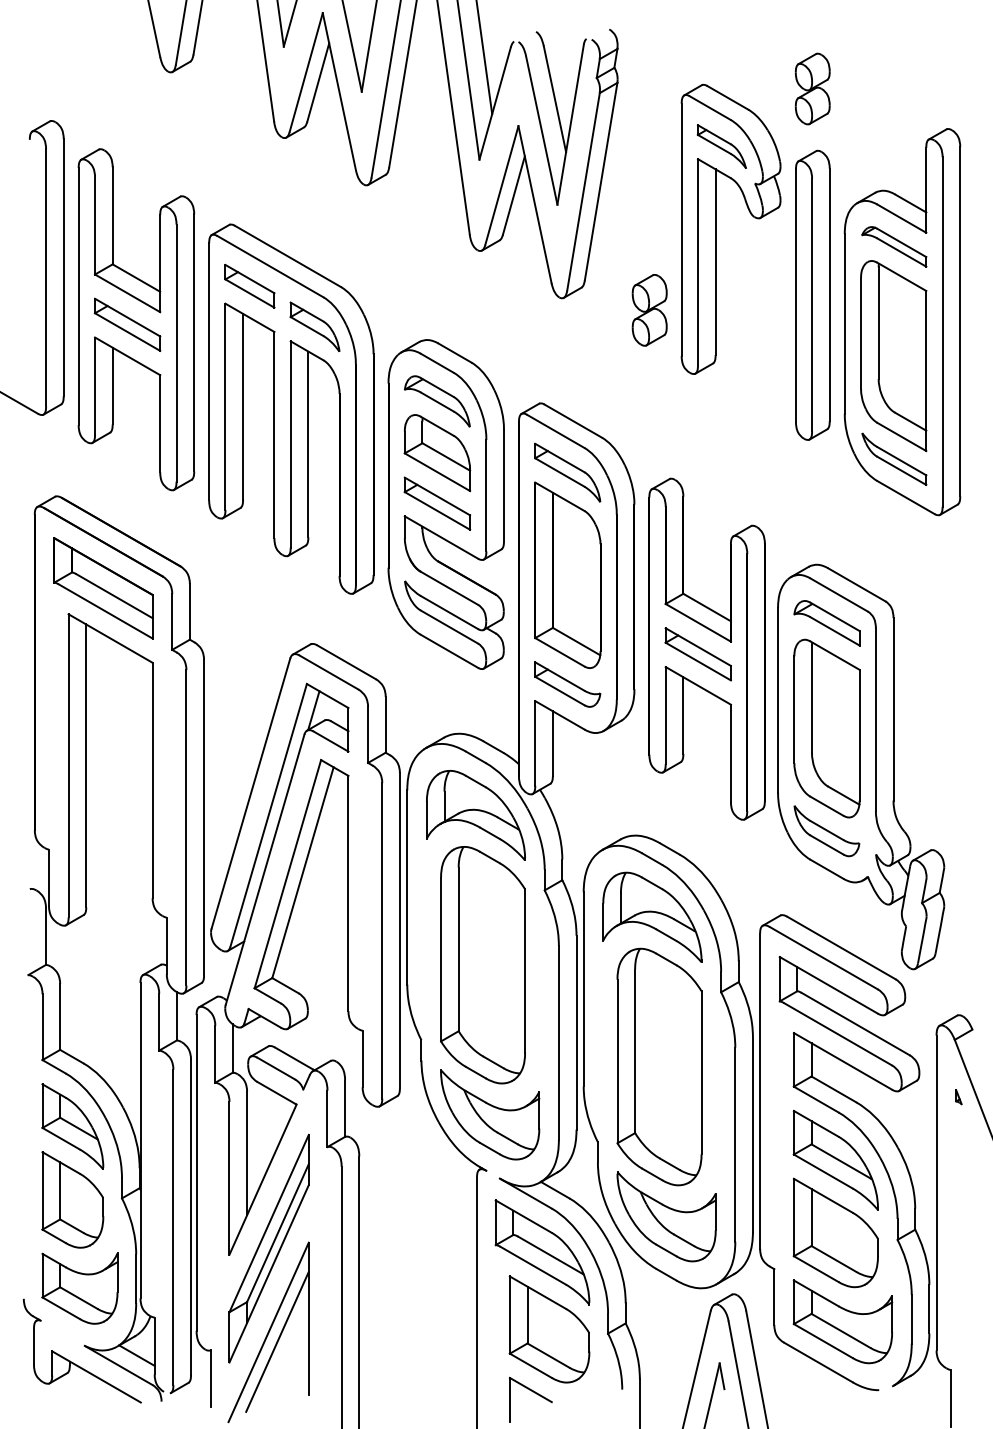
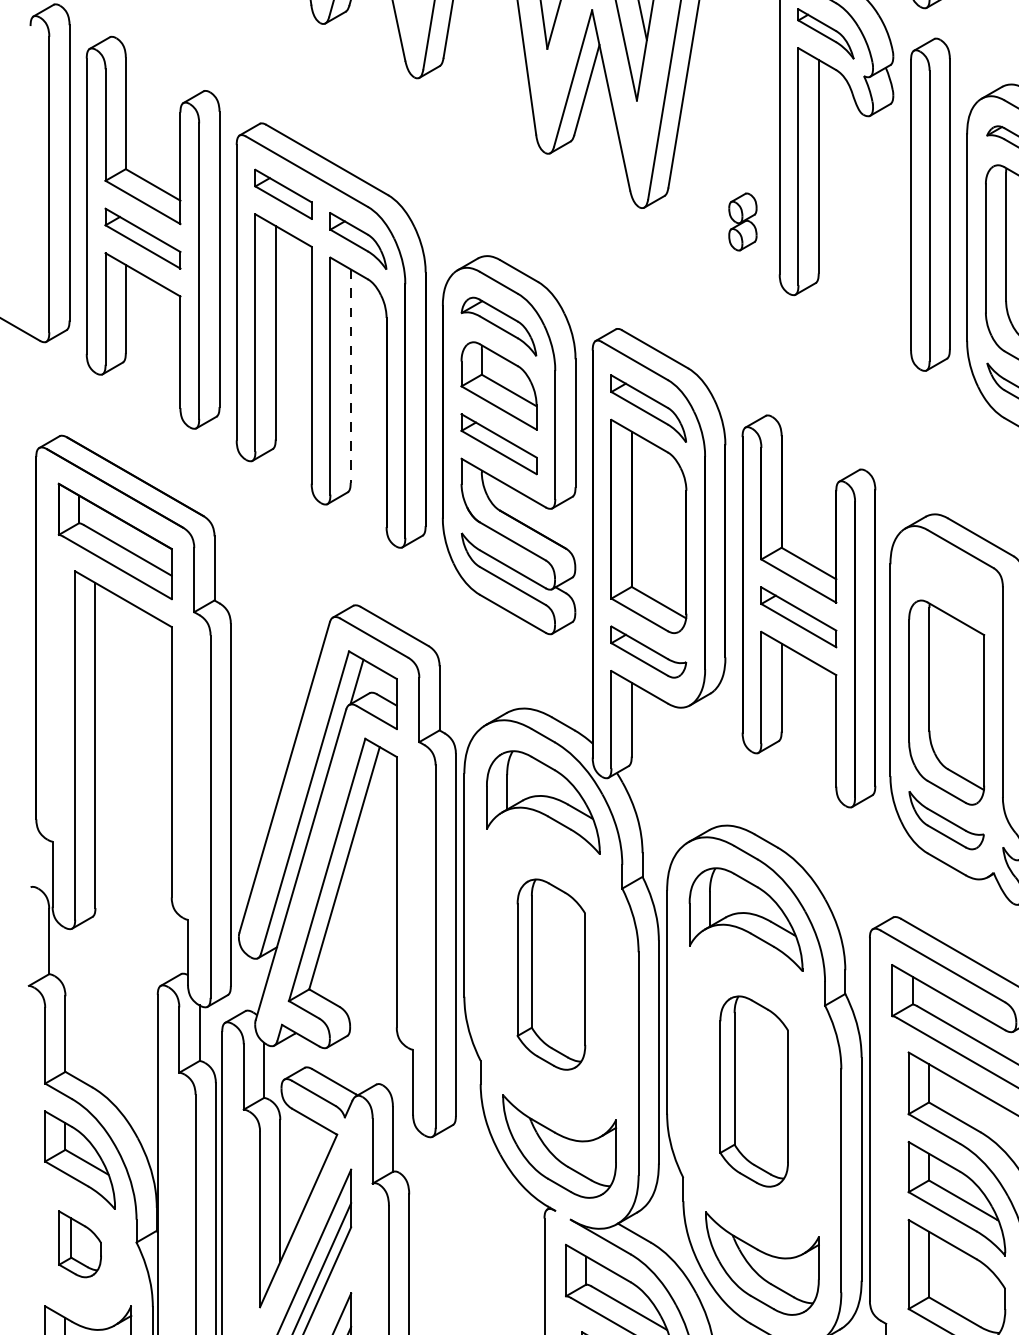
part: (649, 310) -> (742, 222), size x0.7
line: (308, 444) -> (350, 376), solid -> dashed
part: (826, 623) -> (946, 581), removed
part: (482, 965) -> (550, 974), size x0.7
part: (659, 1066) -> (754, 1090), size x0.7
part: (72, 1199) -> (79, 1243), size x0.6

